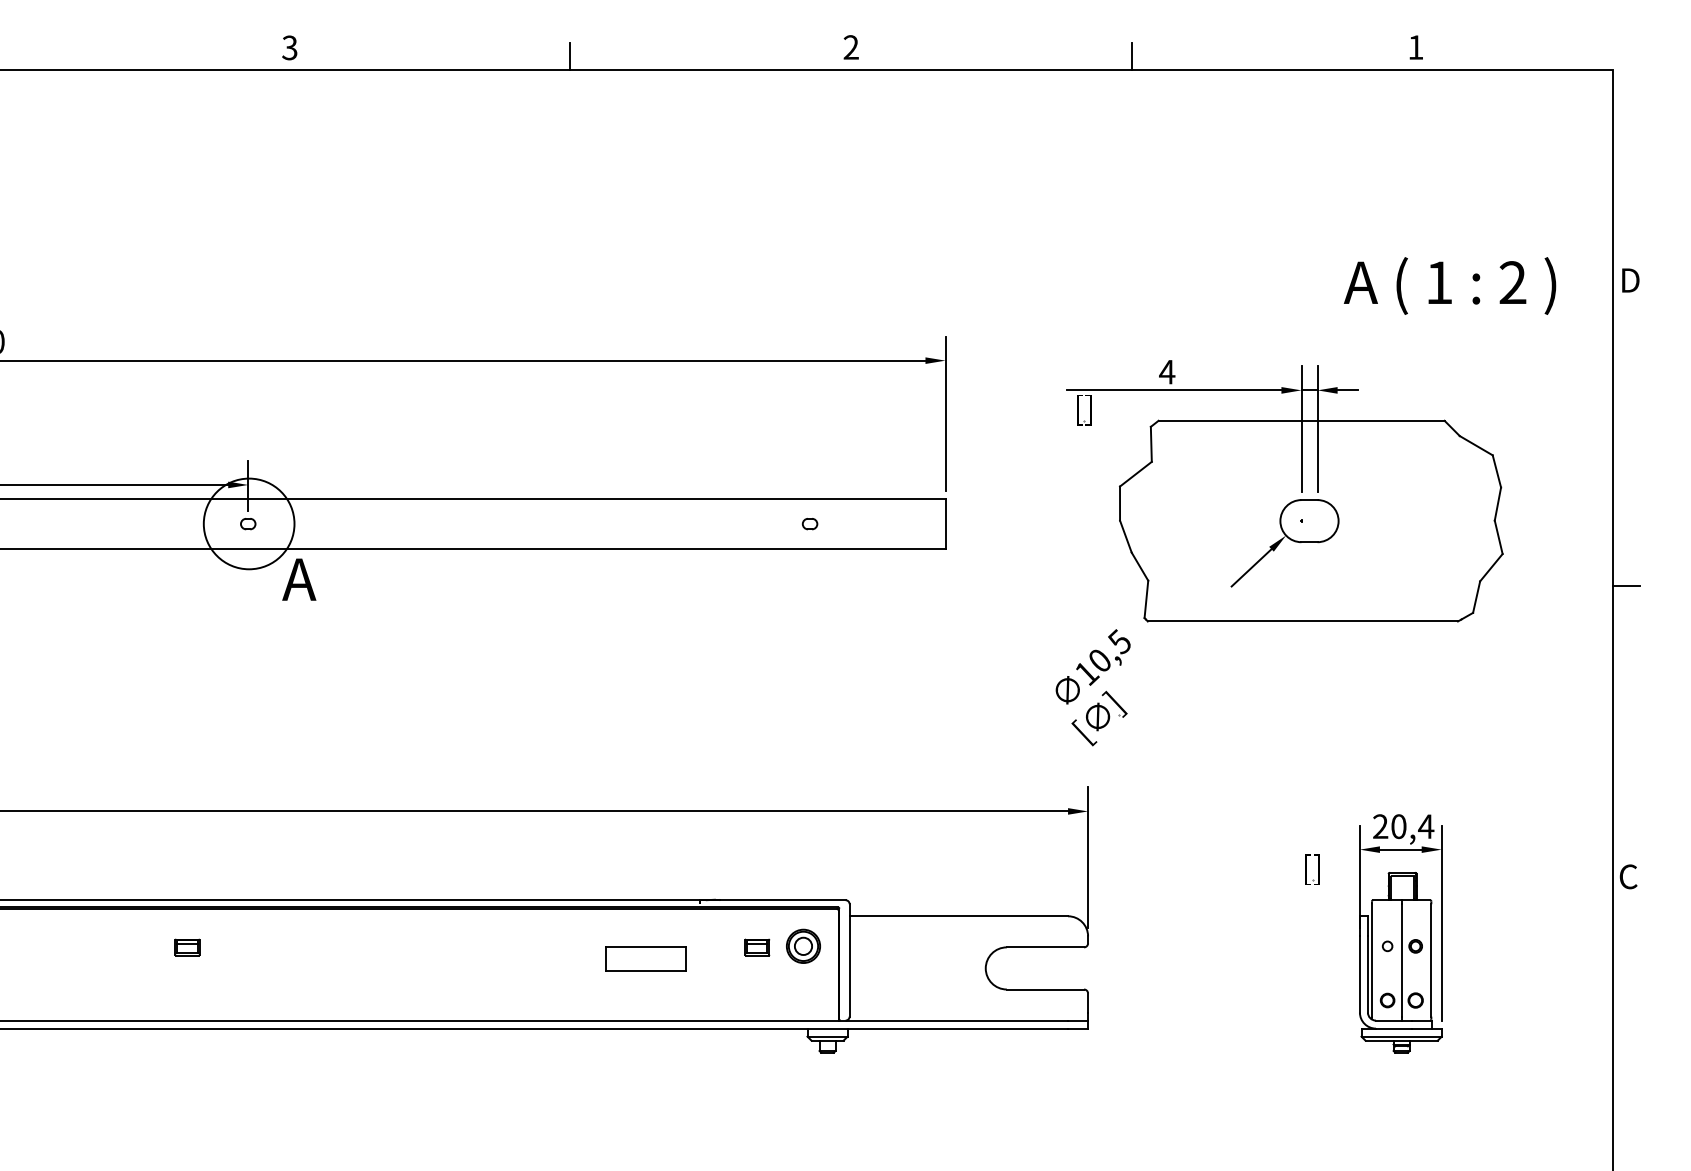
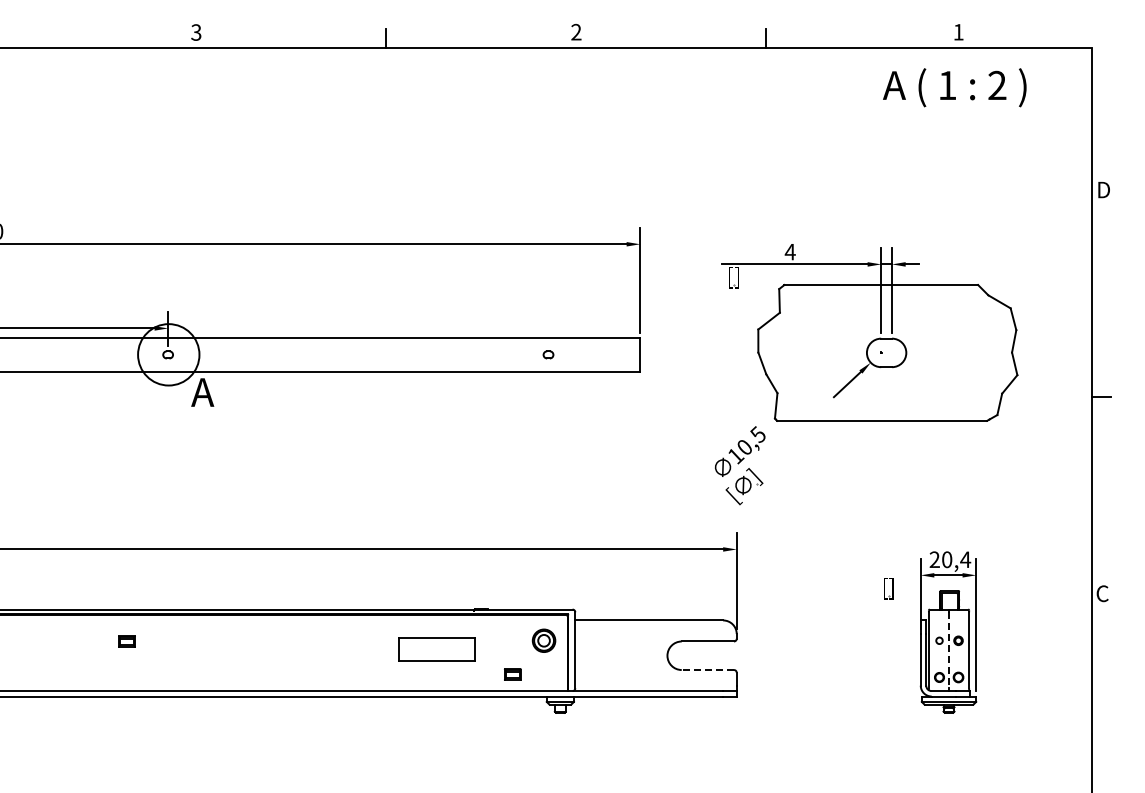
text: (1449, 285) -> (954, 87), moved
part: (756, 947) -> (512, 674), moved
part: (646, 959) -> (437, 649), size x1.4
line: (1402, 960) -> (949, 650), solid -> dashed
line: (1044, 990) -> (707, 670), solid -> dashed

